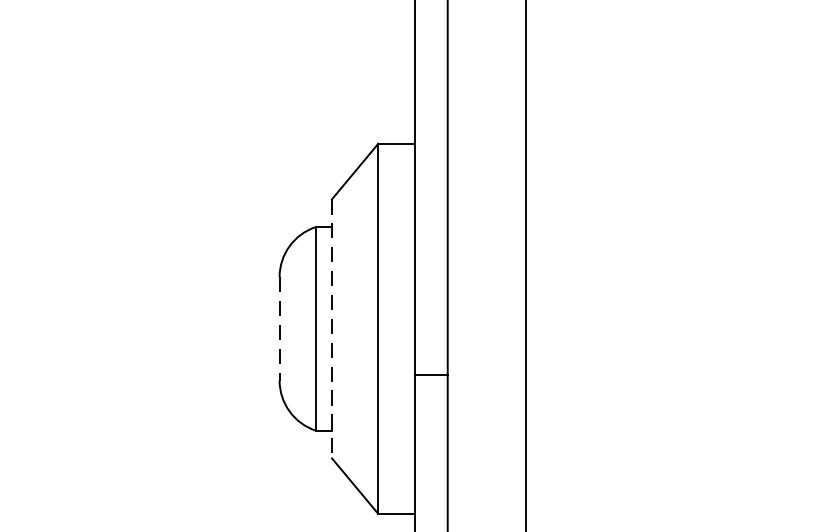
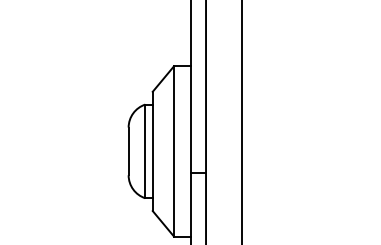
line: (279, 329) -> (128, 151), dashed -> solid
line: (331, 329) -> (152, 151), dashed -> solid

